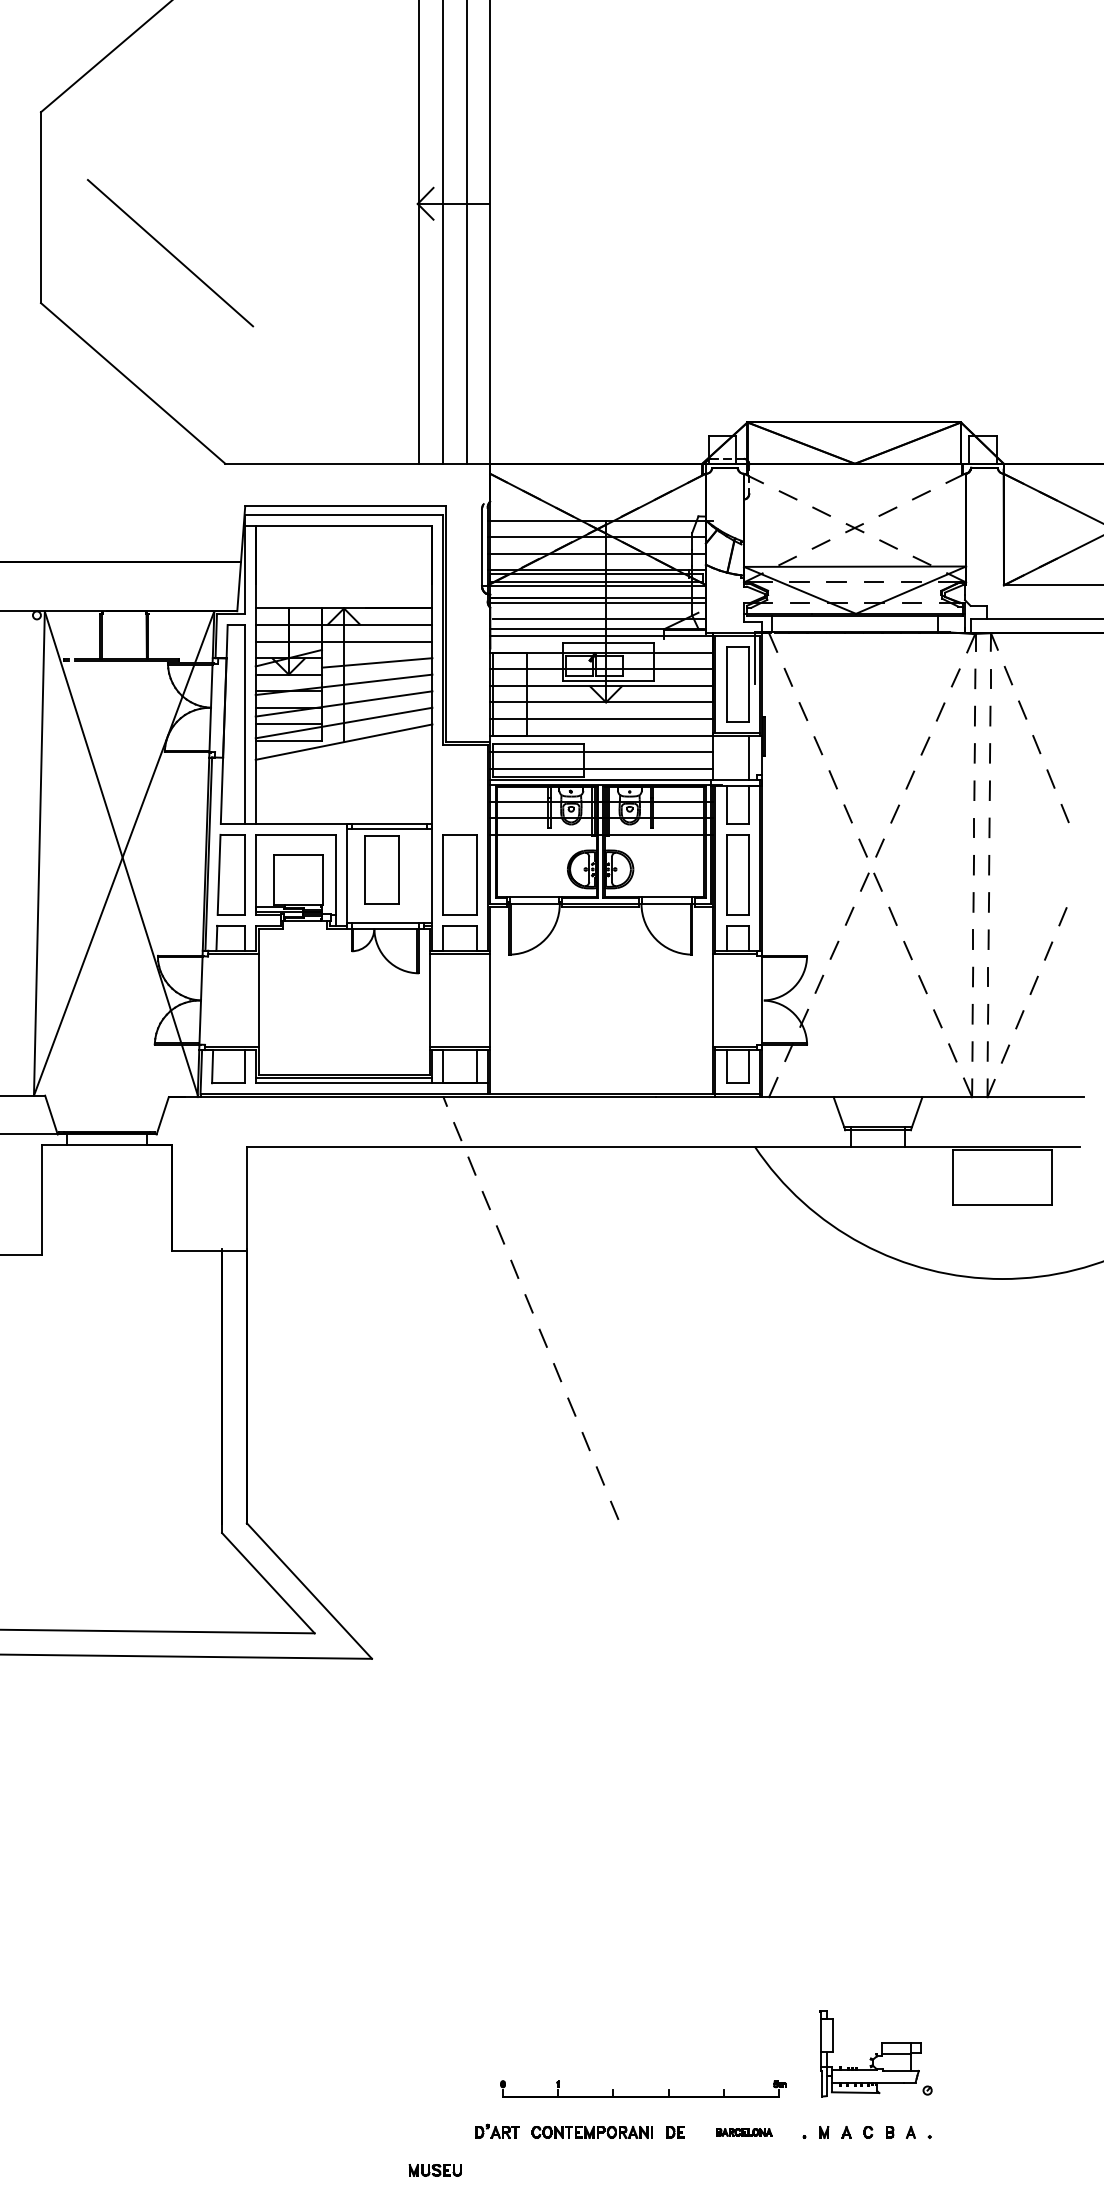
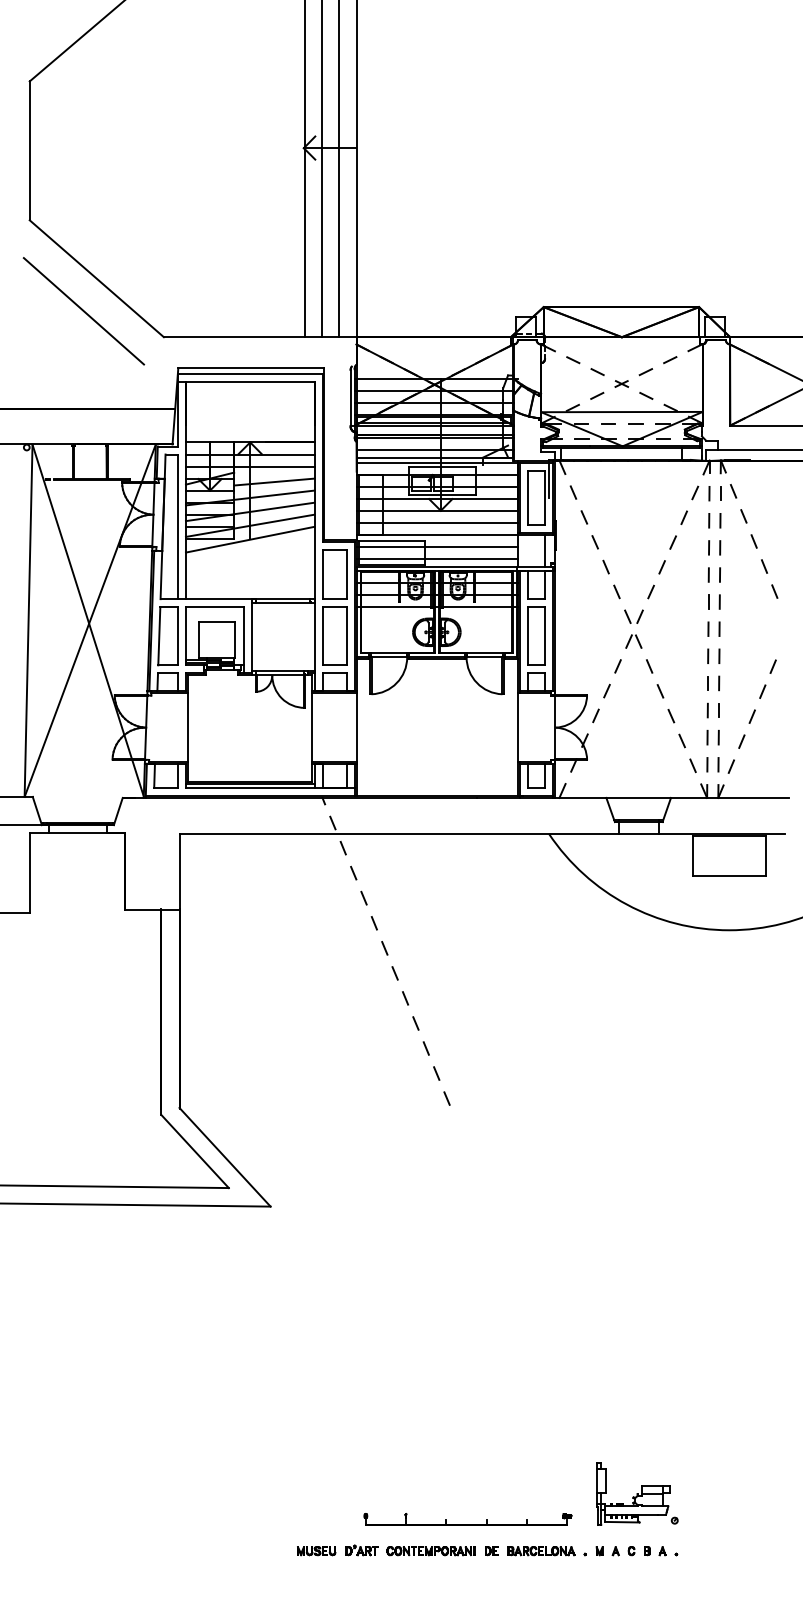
line: (170, 253) -> (83, 311), moved
part: (381, 869) -> (334, 574), moved
part: (744, 2132) -> (541, 1551), size x1.67
part: (434, 2170) -> (316, 1551), moved

